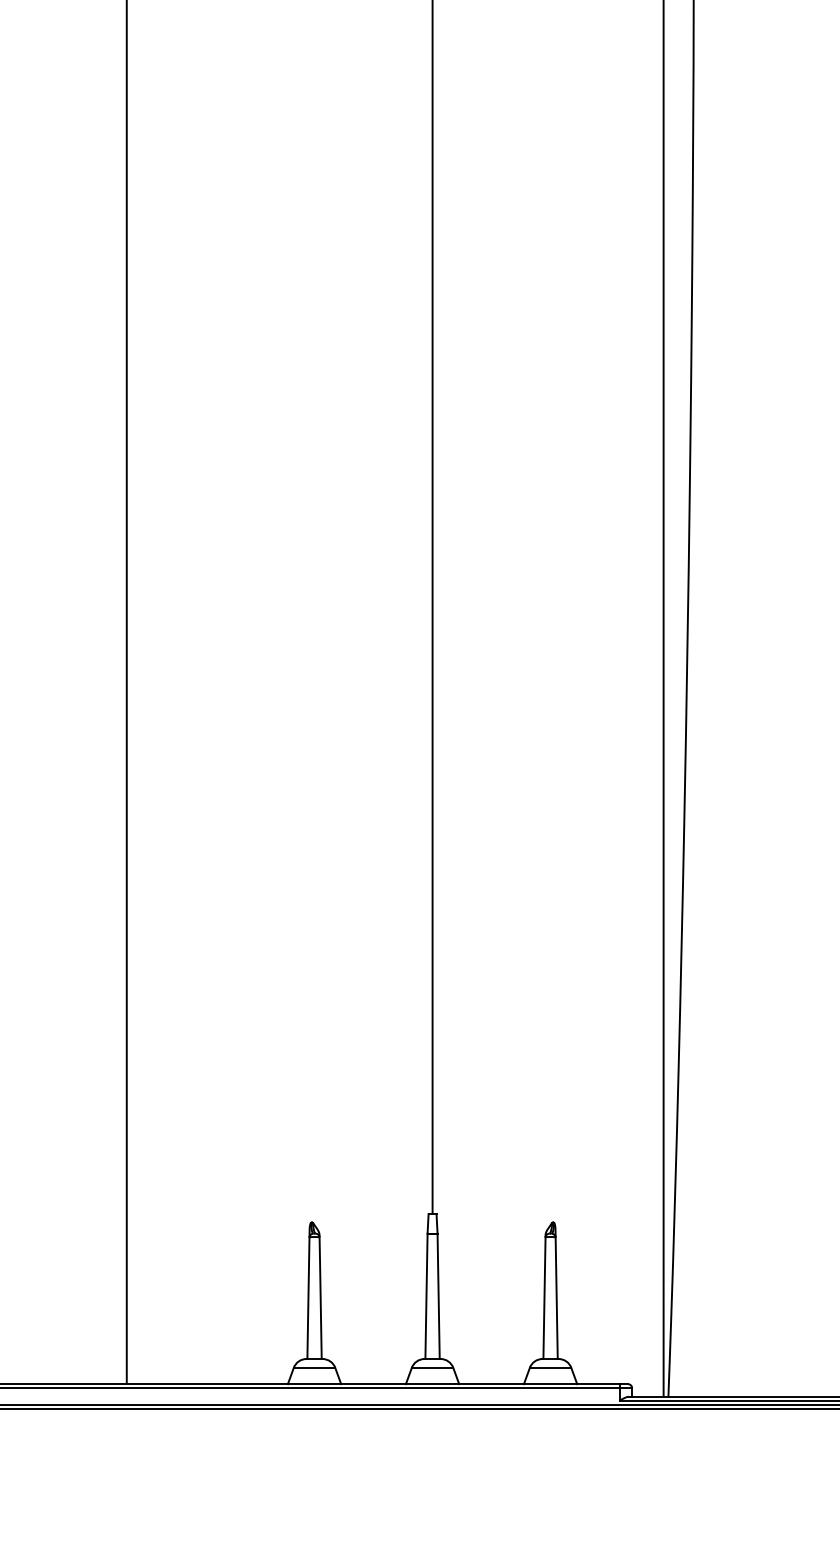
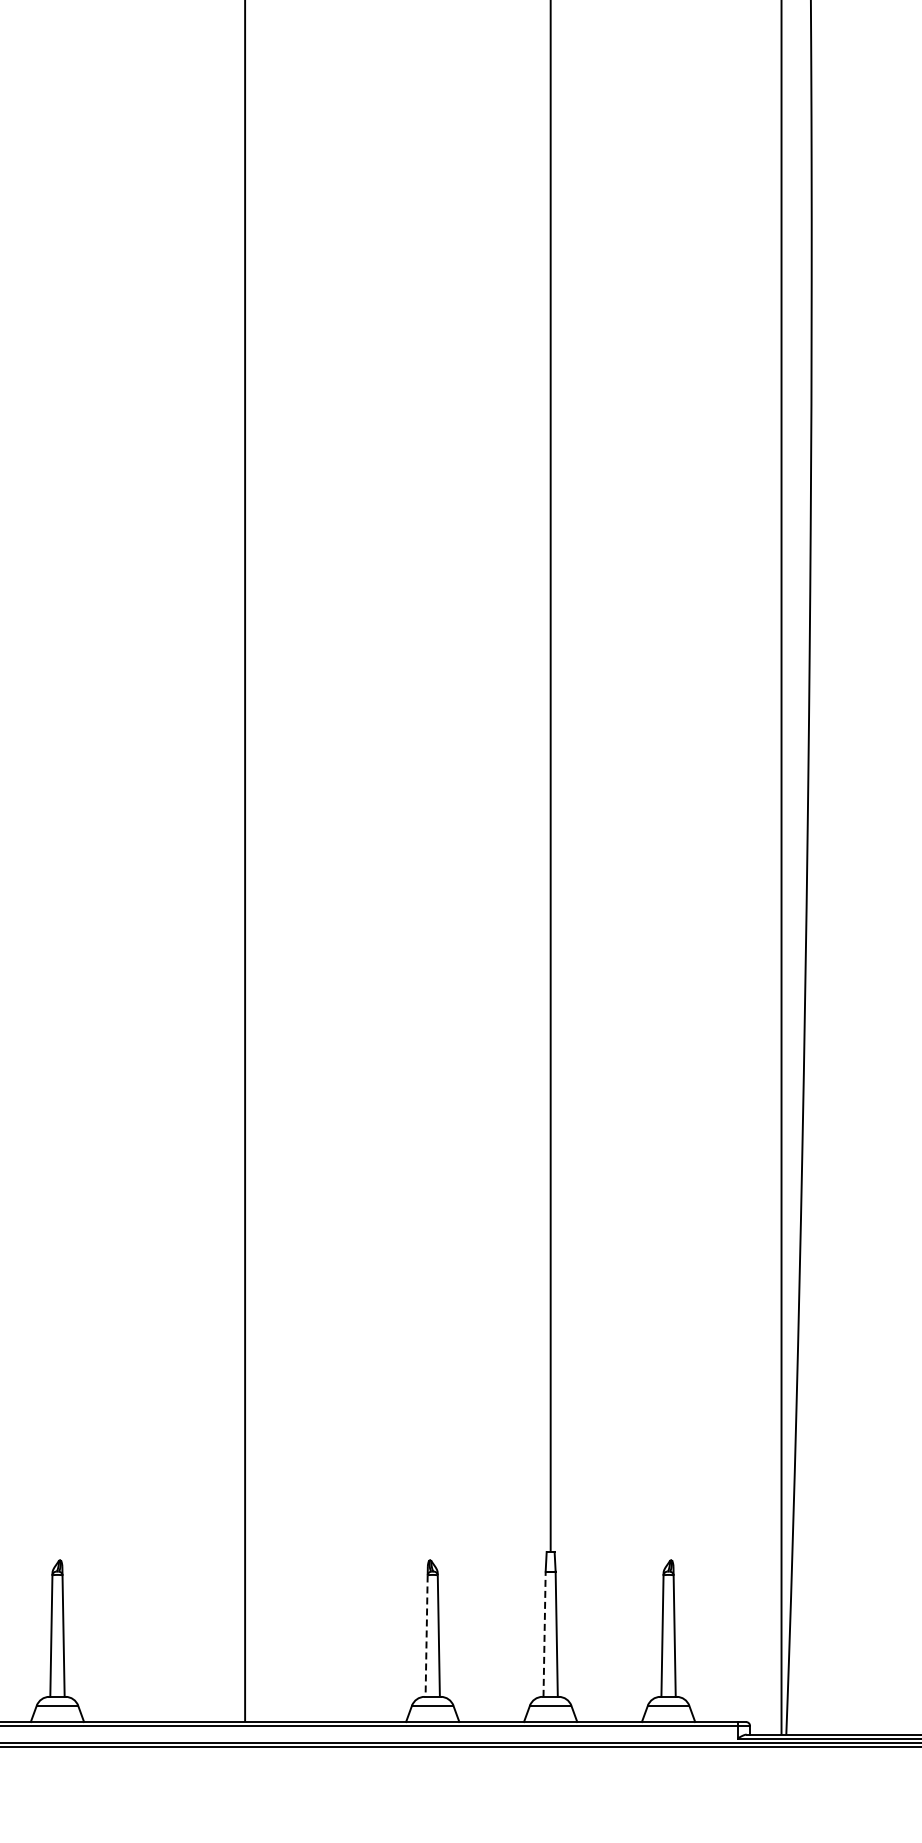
line: (426, 1296) -> (544, 1634), solid -> dashed
line: (308, 1298) -> (426, 1636), solid -> dashed

